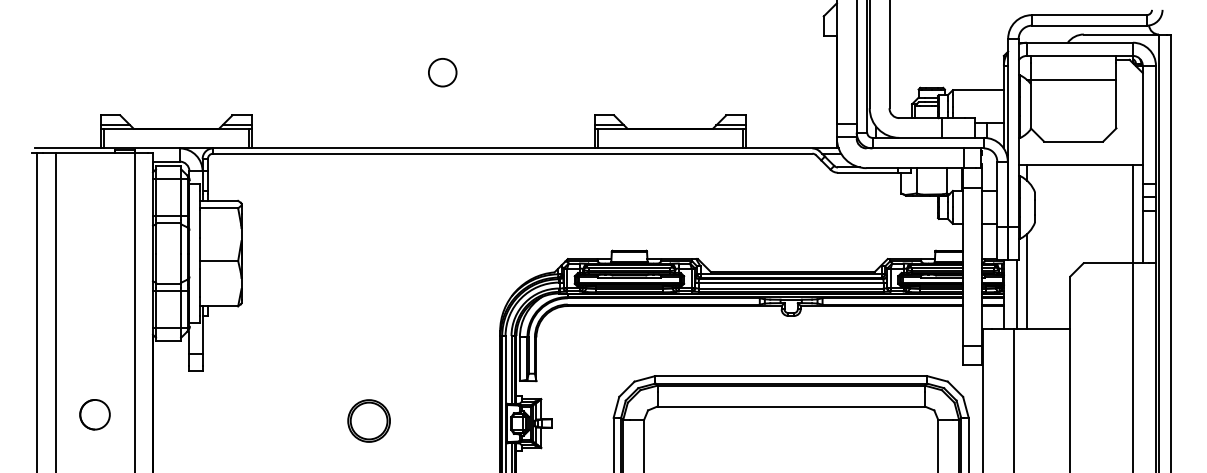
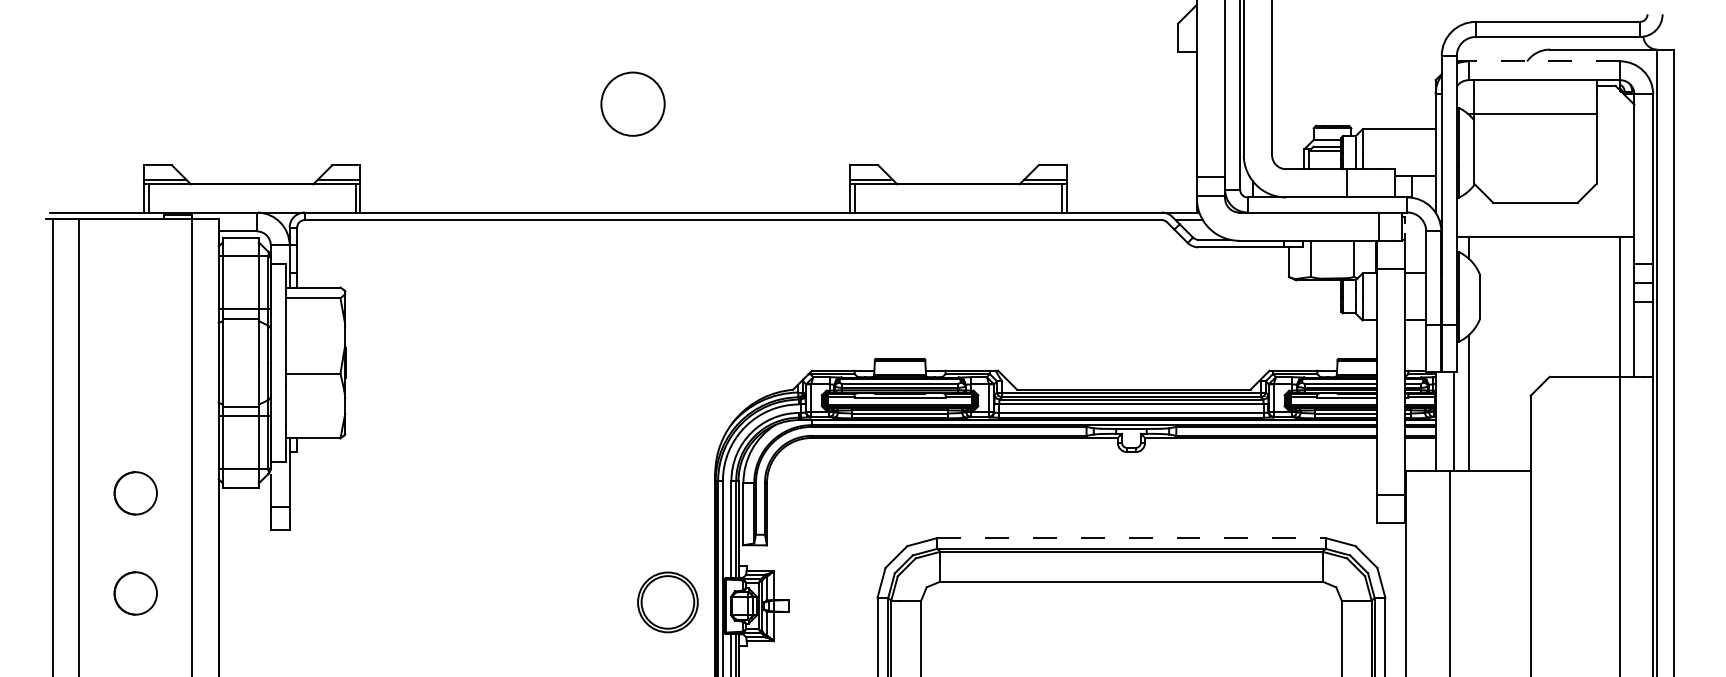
line: (1079, 42) -> (1543, 61), solid -> dashed
circle: (442, 72) -> (632, 103), size x1.6
circle: (94, 344) -> (134, 492), added
line: (791, 376) -> (1131, 538), solid -> dashed
part: (368, 420) -> (667, 601), moved

